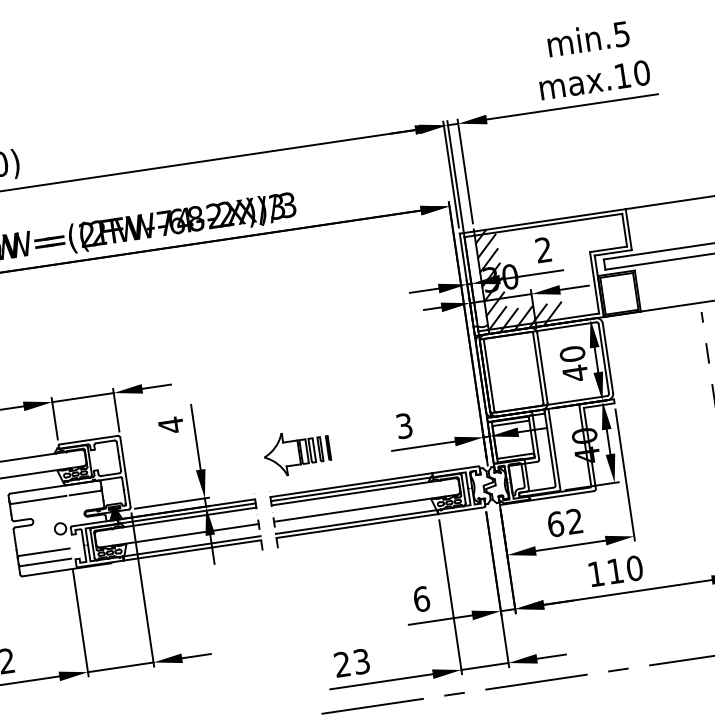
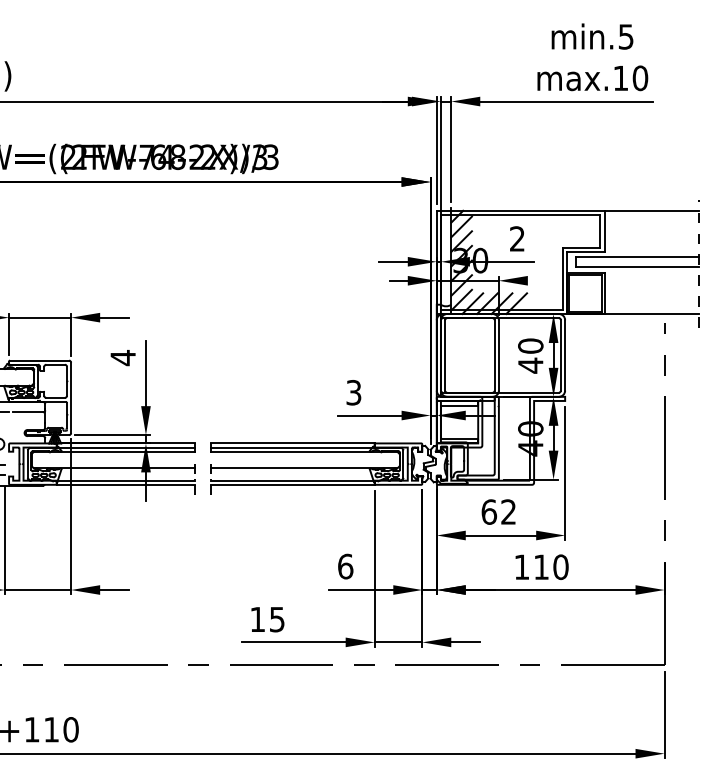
line: (573, 287) -> (541, 280), removed
part: (296, 452) -> (243, 403), removed
text: (351, 662) -> (267, 618), 23 -> 15

